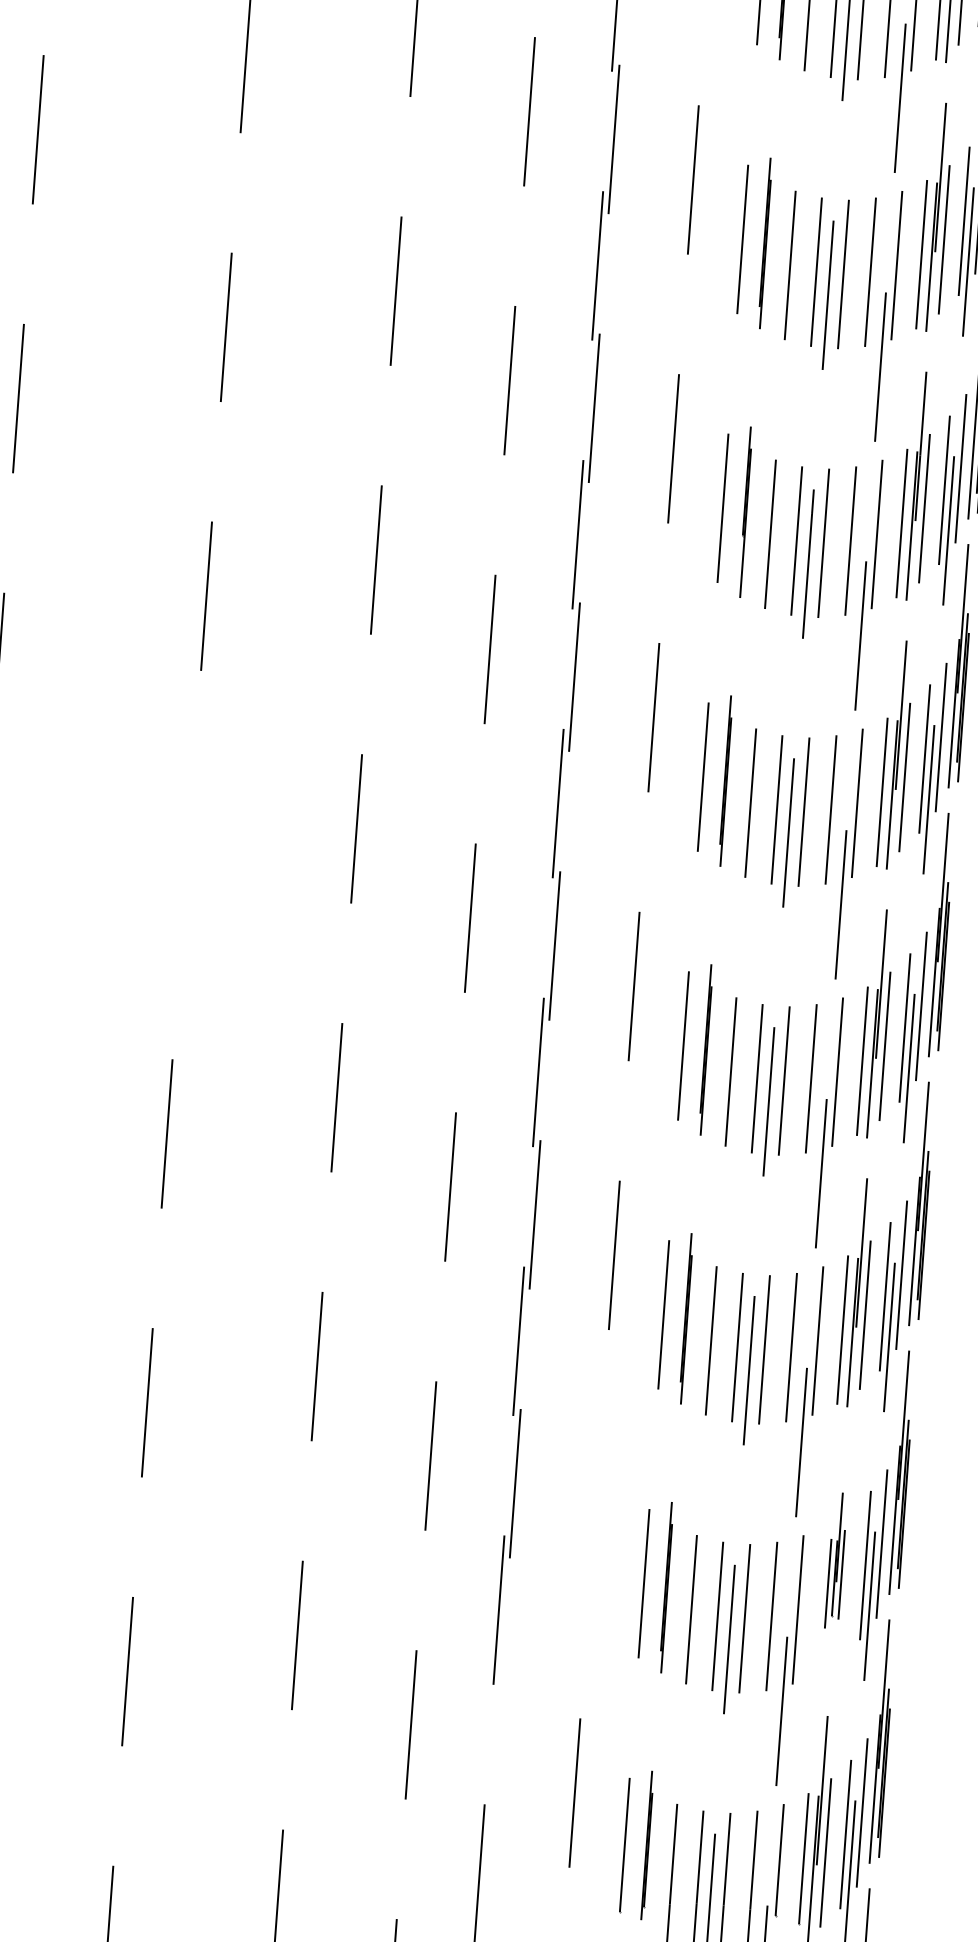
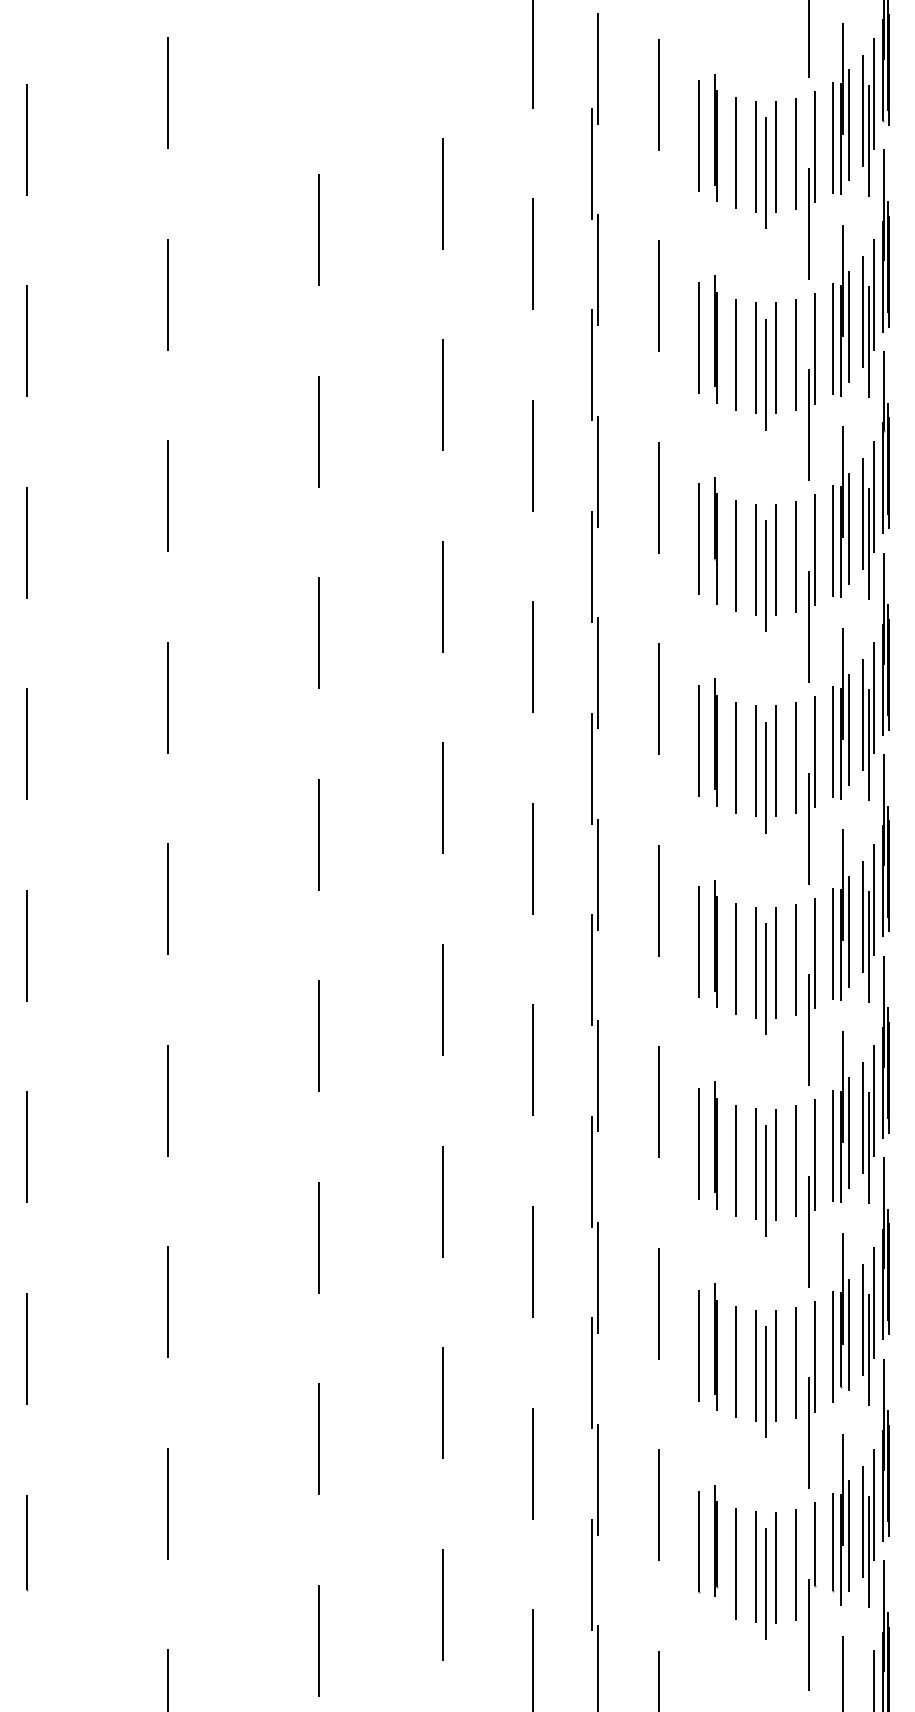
line: (186, 864) -> (318, 834), added
line: (594, 1523) -> (658, 1303), added
part: (835, 1560) -> (840, 1317), size x1.67
line: (495, 1752) -> (597, 1479), added

